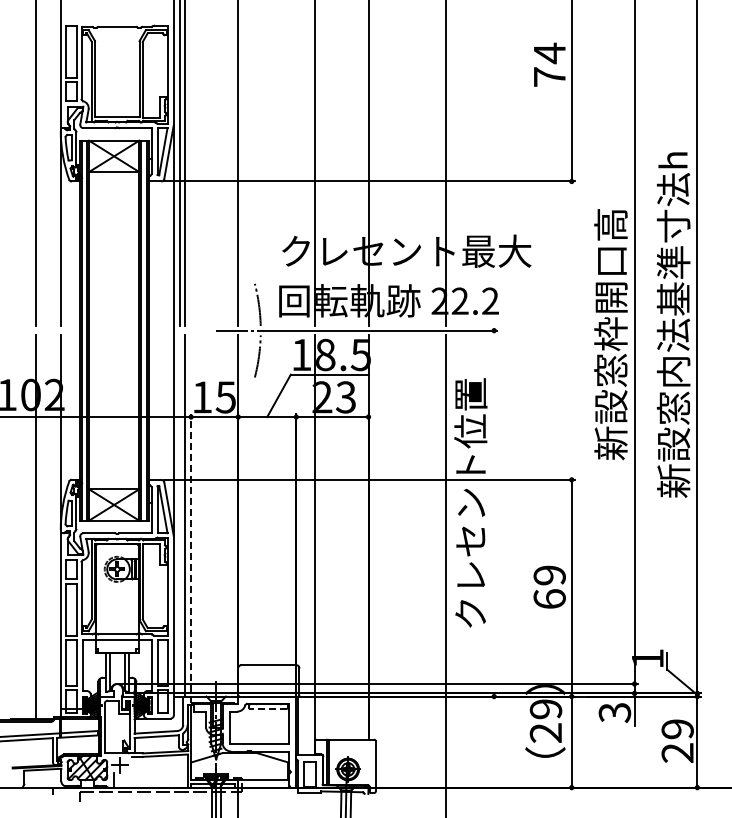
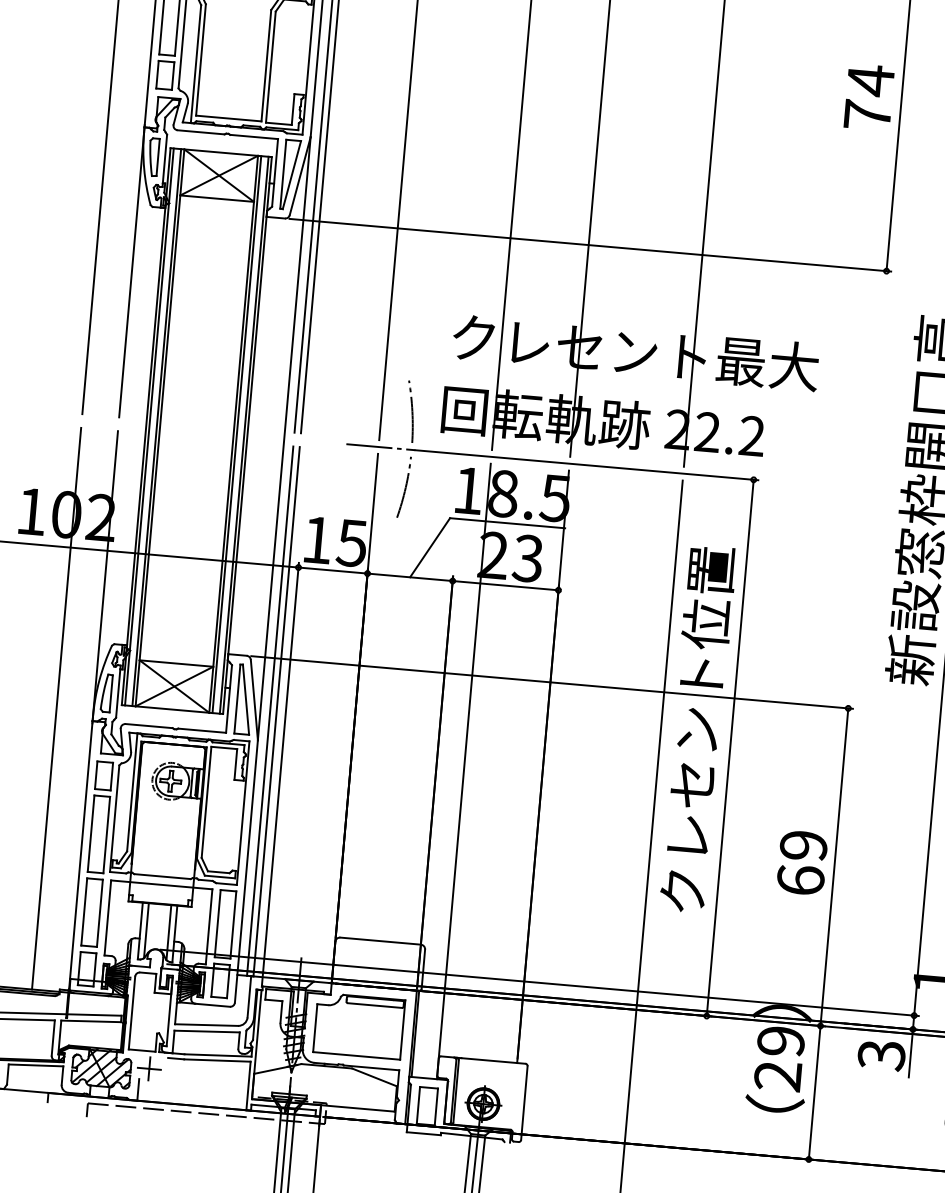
line: (494, 513) -> (730, 747), added
line: (180, 515) -> (270, 710), added
line: (191, 558) -> (280, 774), dashed -> solid
line: (268, 709) -> (374, 1006), dashed -> solid

